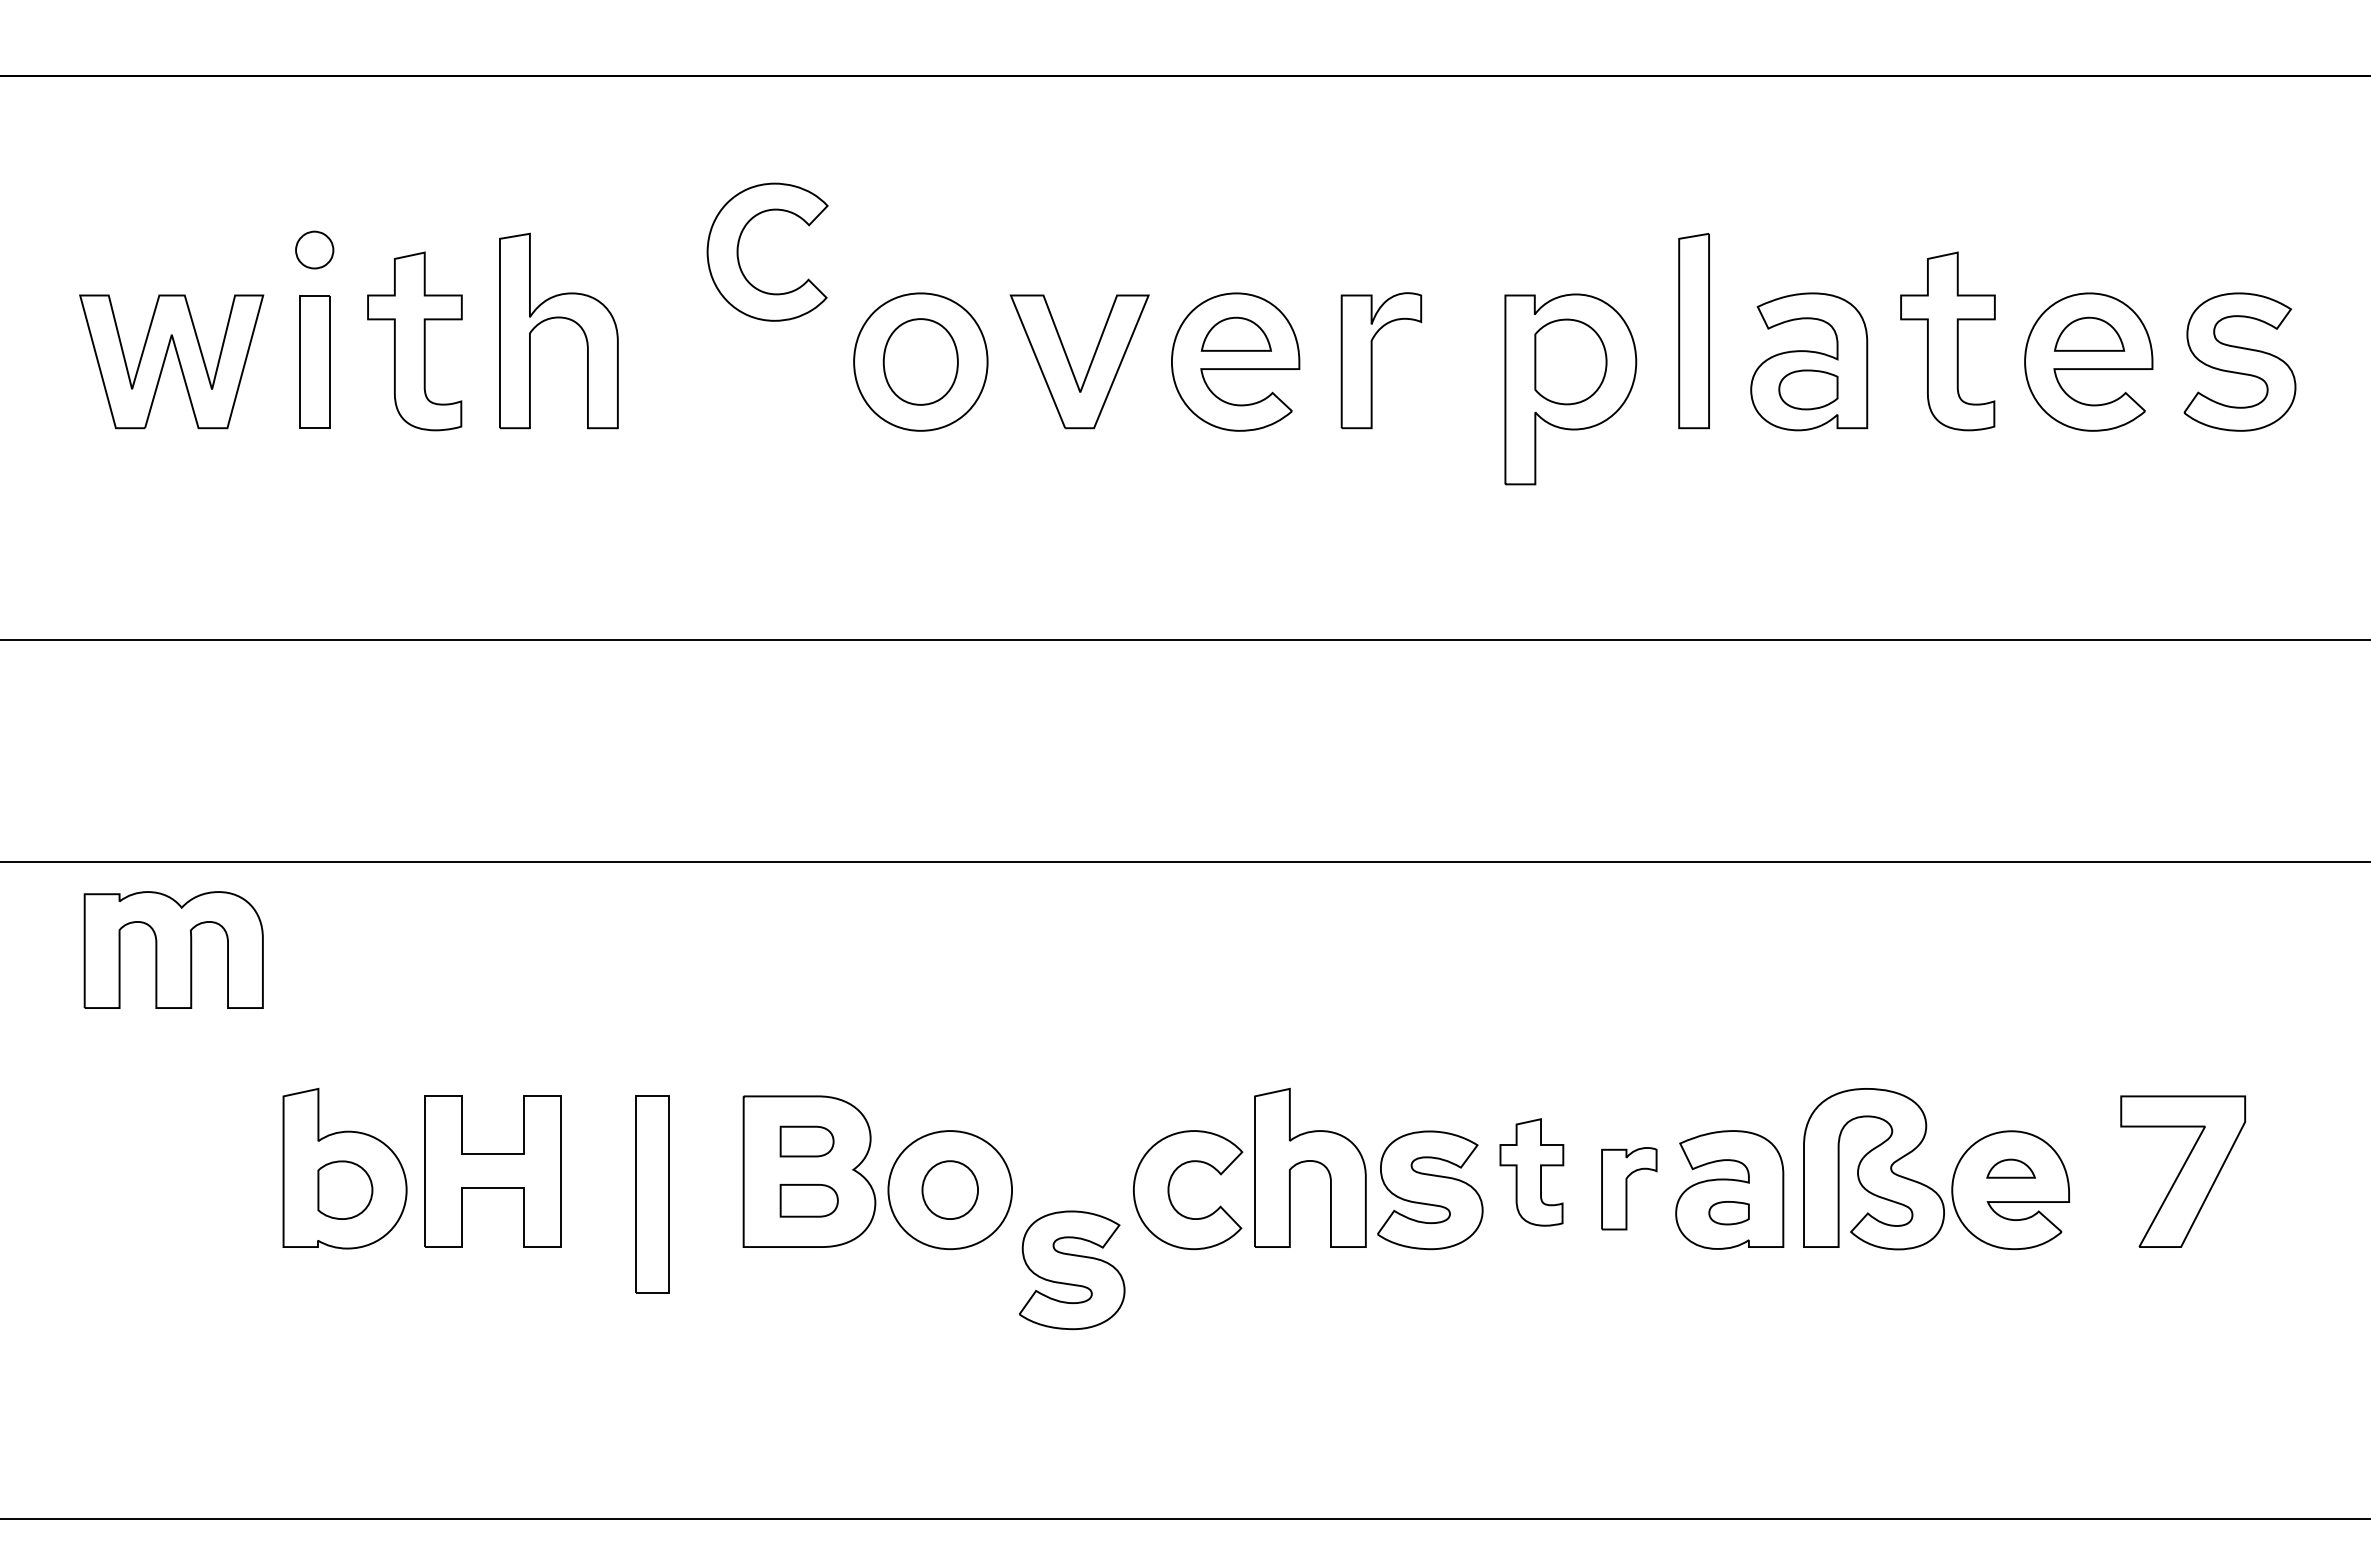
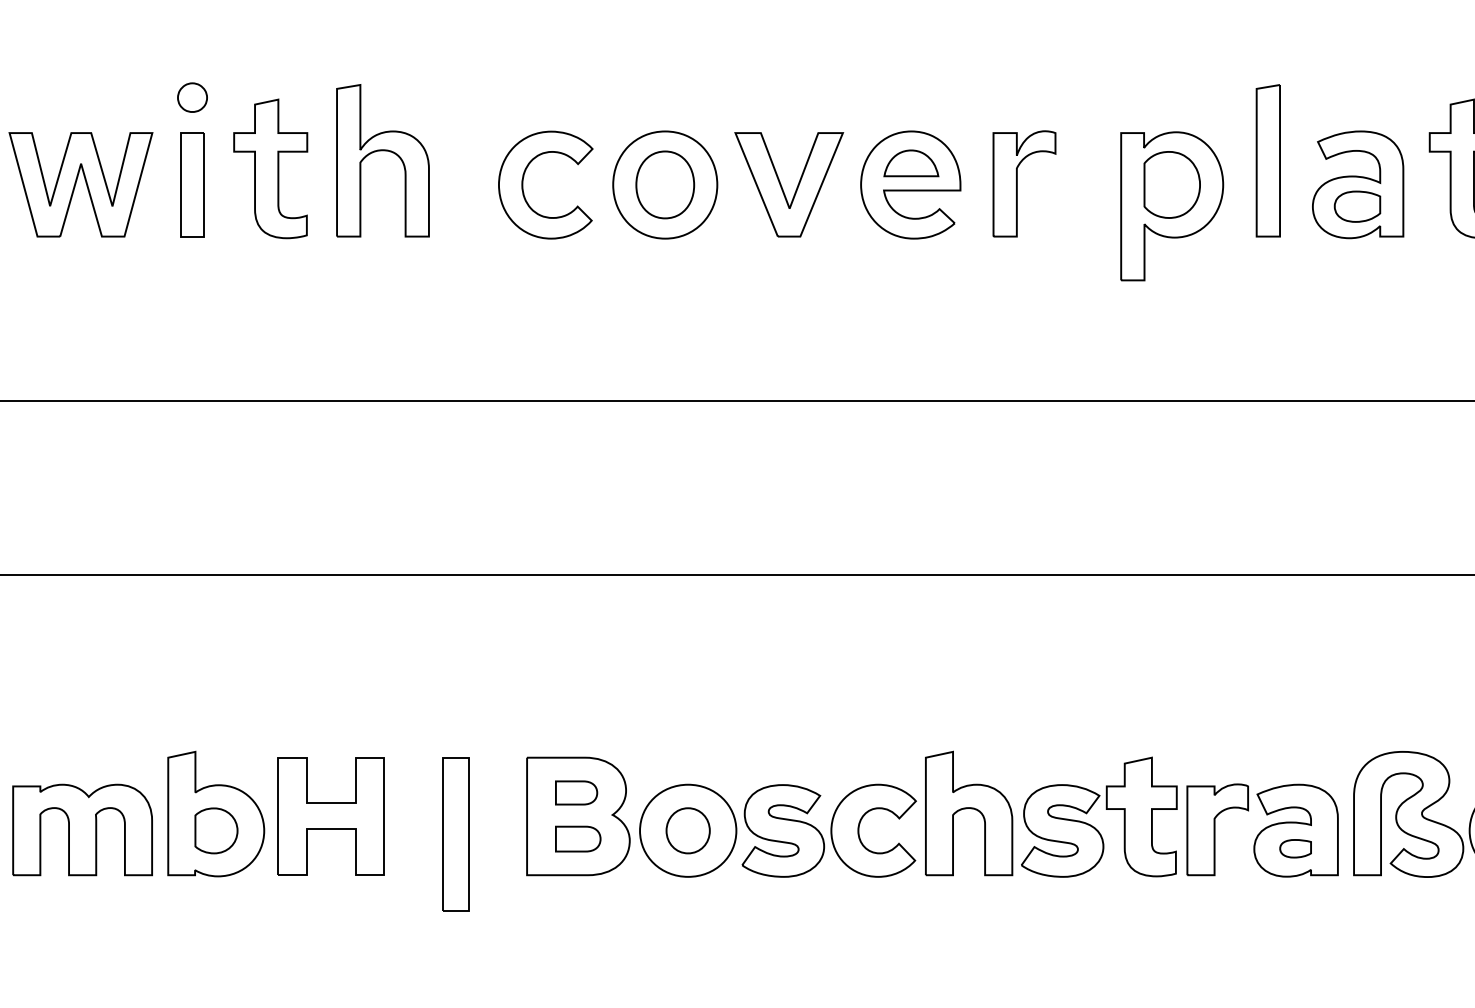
part: (739, 244) -> (523, 179), moved
part: (173, 949) -> (82, 829), moved
part: (1531, 1172) -> (1141, 817), size x1.43
part: (1629, 1188) -> (1217, 829), size x1.43
part: (1072, 1270) -> (783, 831), moved

